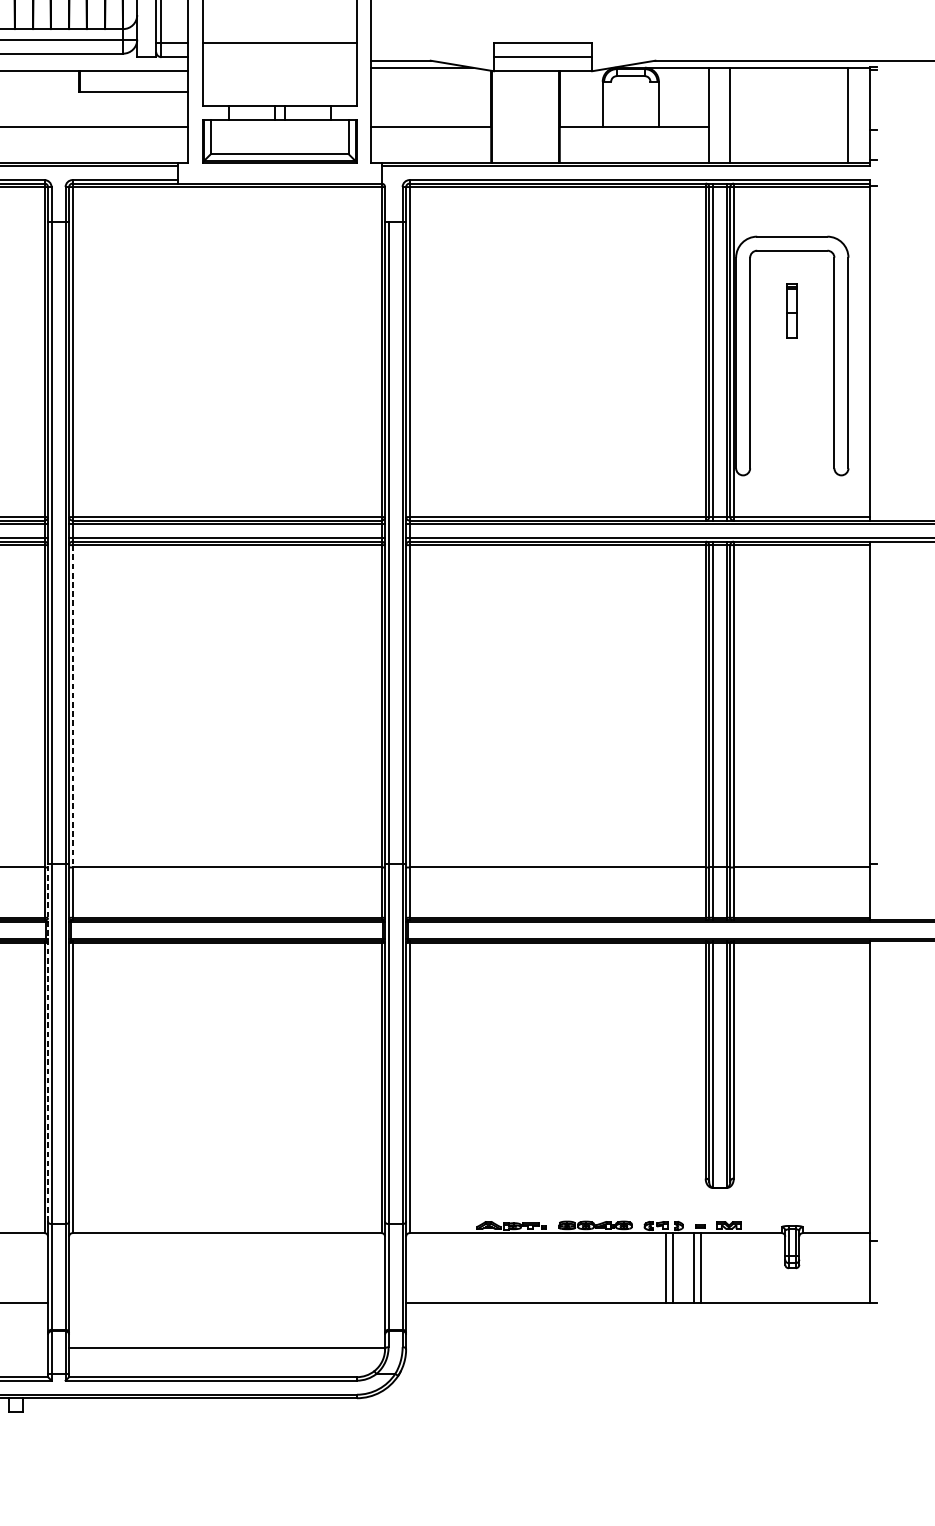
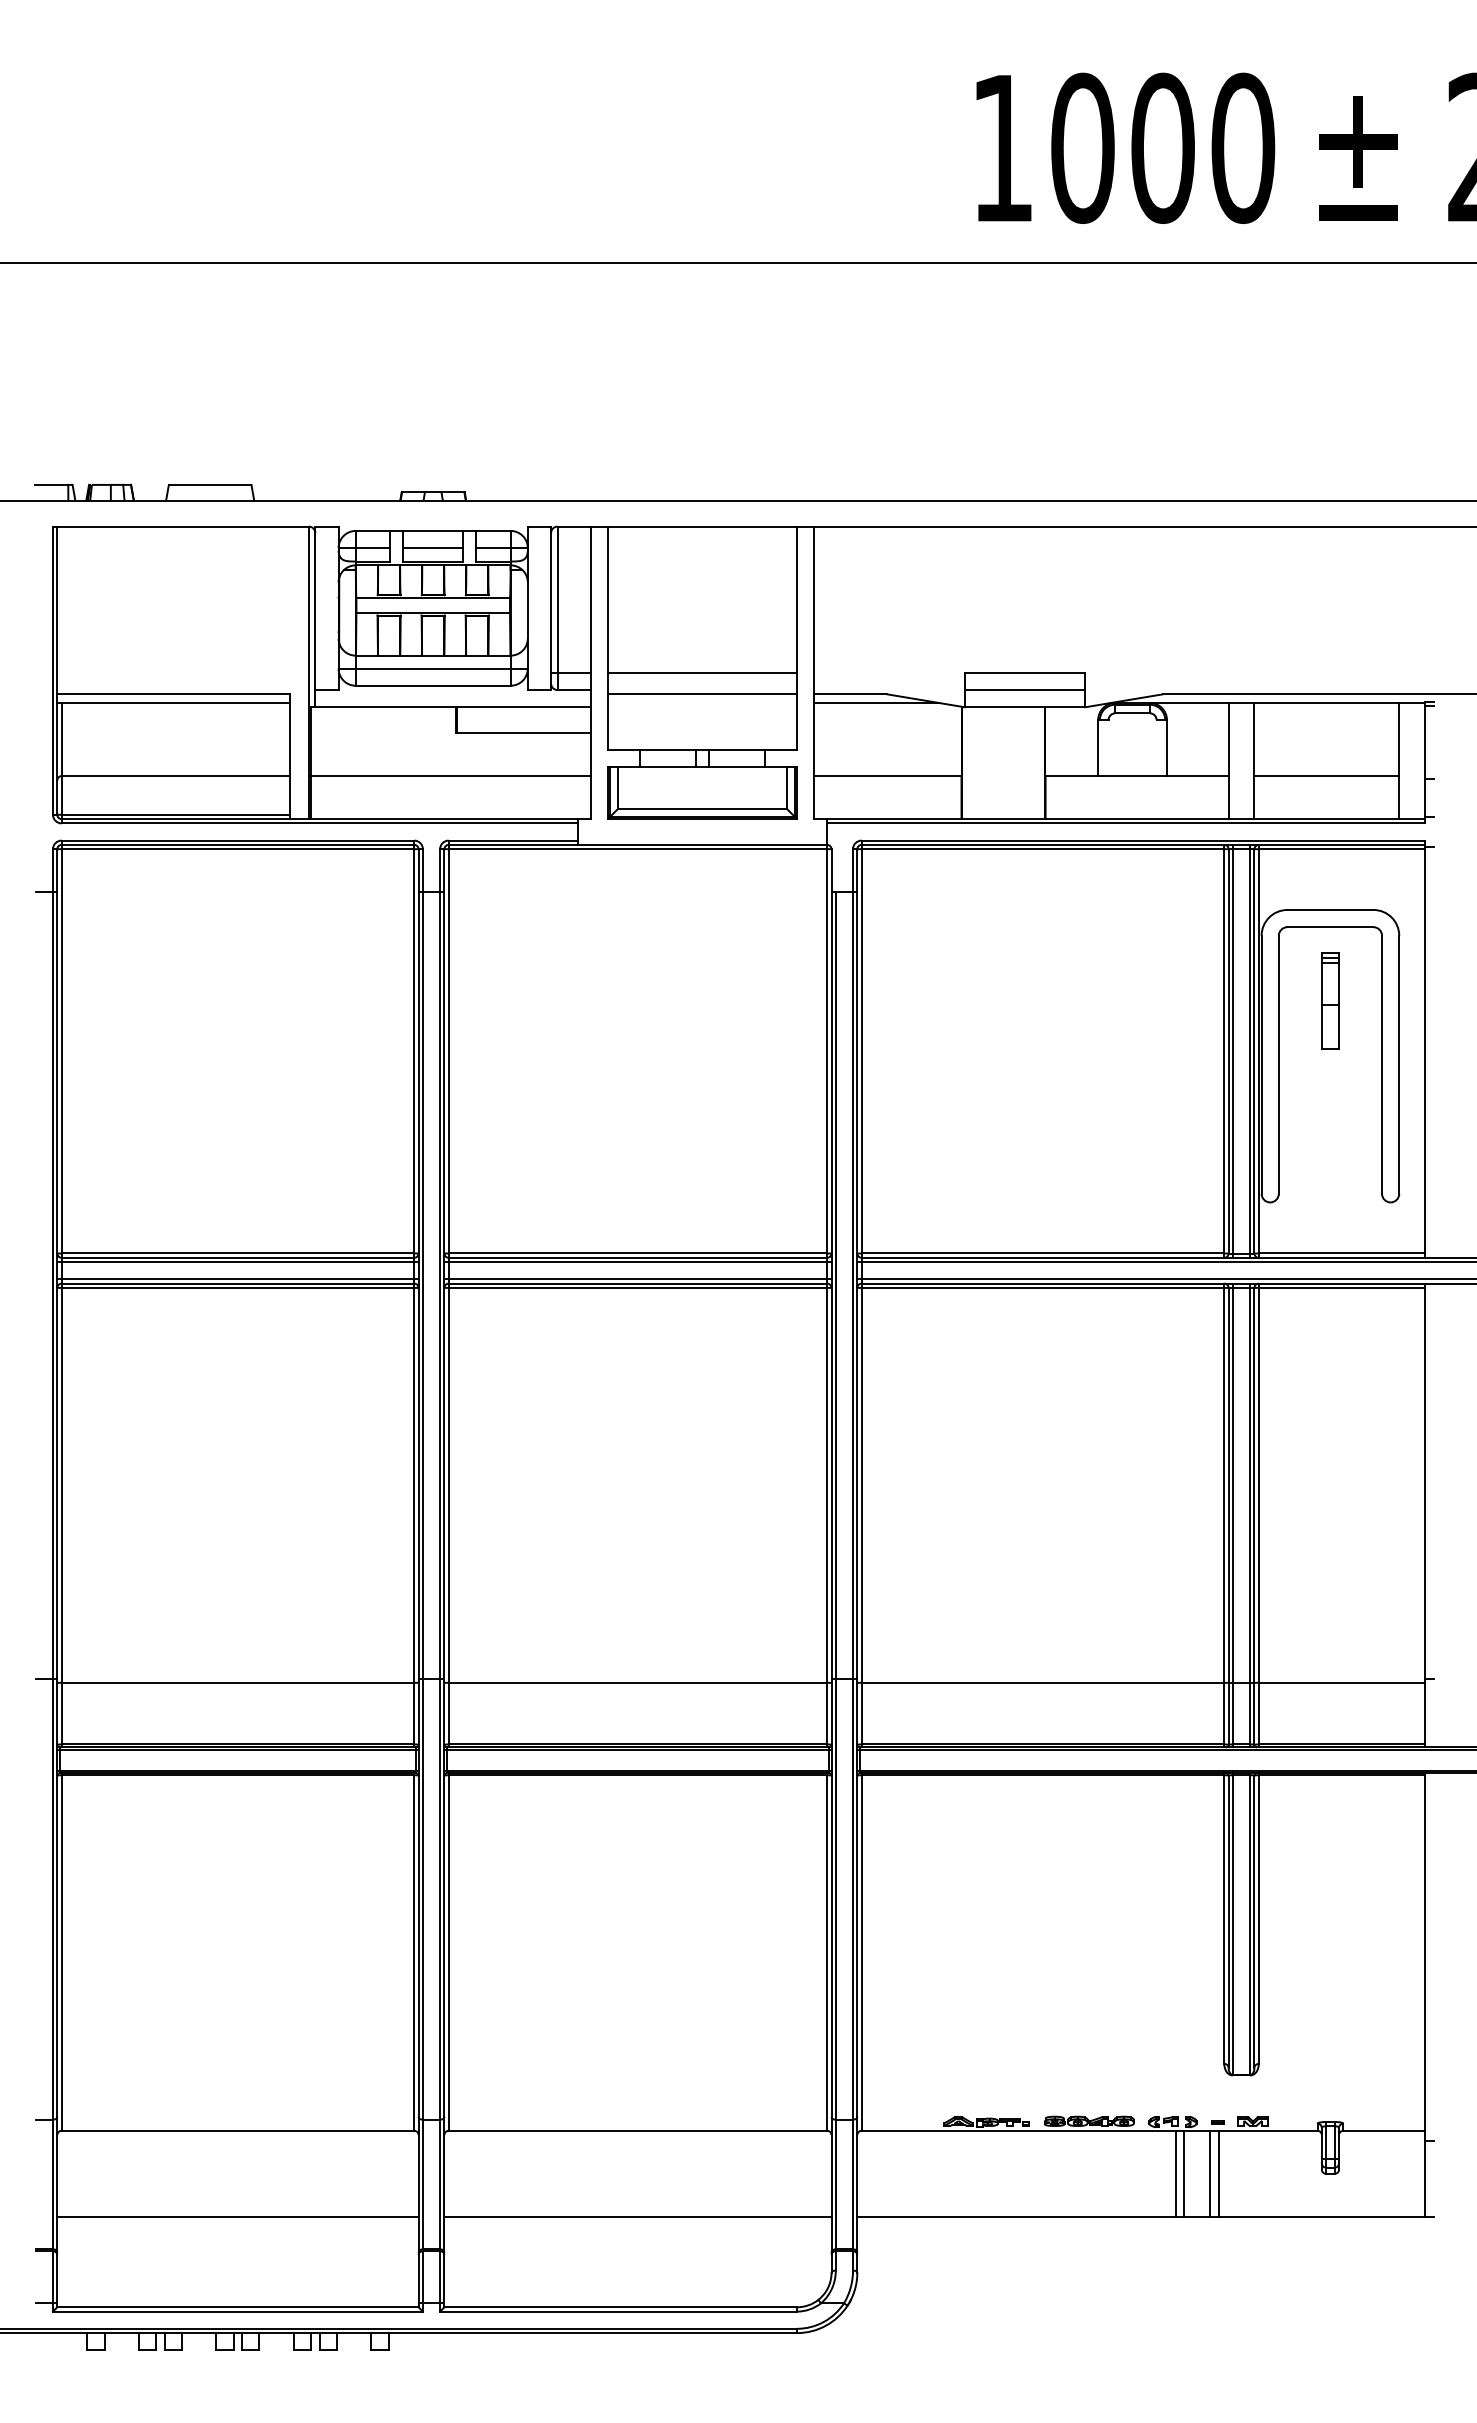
line: (279, 60) -> (702, 694), added
line: (789, 127) -> (1326, 776), added
part: (792, 310) -> (1330, 1000), size x1.43
line: (72, 706) -> (448, 1485), dashed -> solid
line: (47, 1042) -> (418, 1897), dashed -> solid
line: (226, 1347) -> (637, 2216), moved

